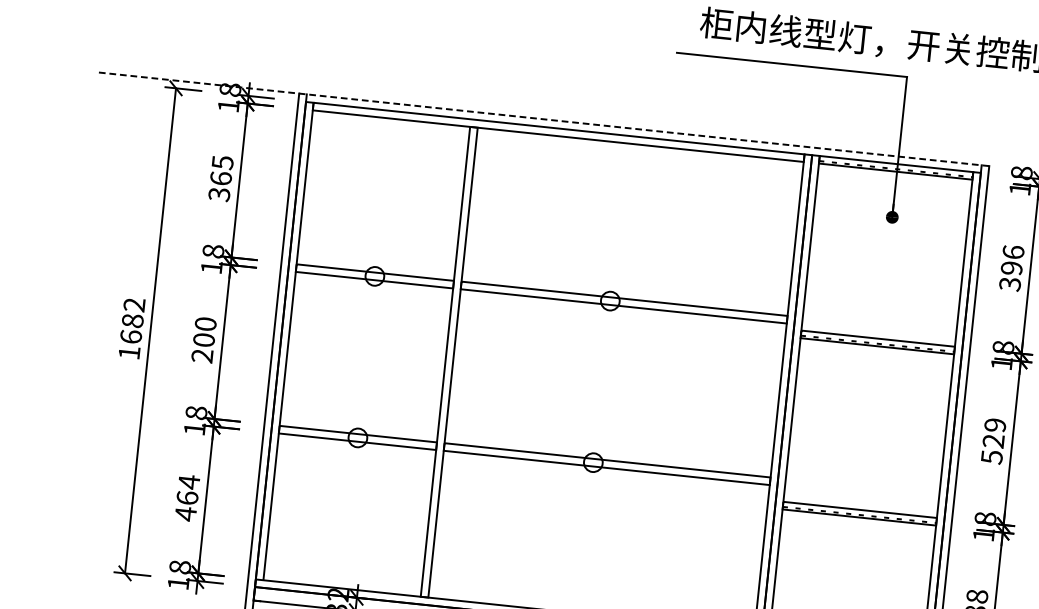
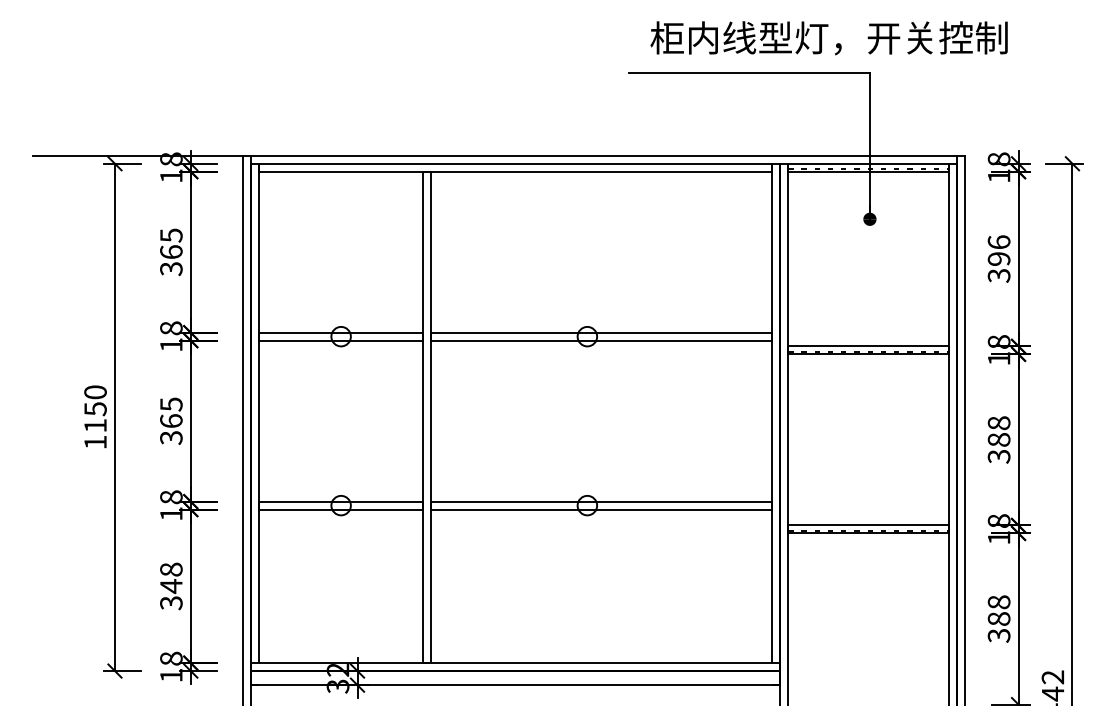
line: (544, 119) -> (499, 155), dashed -> solid
text: (132, 320) -> (95, 408), 1682 -> 1150
text: (204, 340) -> (171, 421), 200 -> 365
text: (993, 440) -> (998, 439), 529 -> 388
text: (187, 498) -> (171, 586), 464 -> 348

